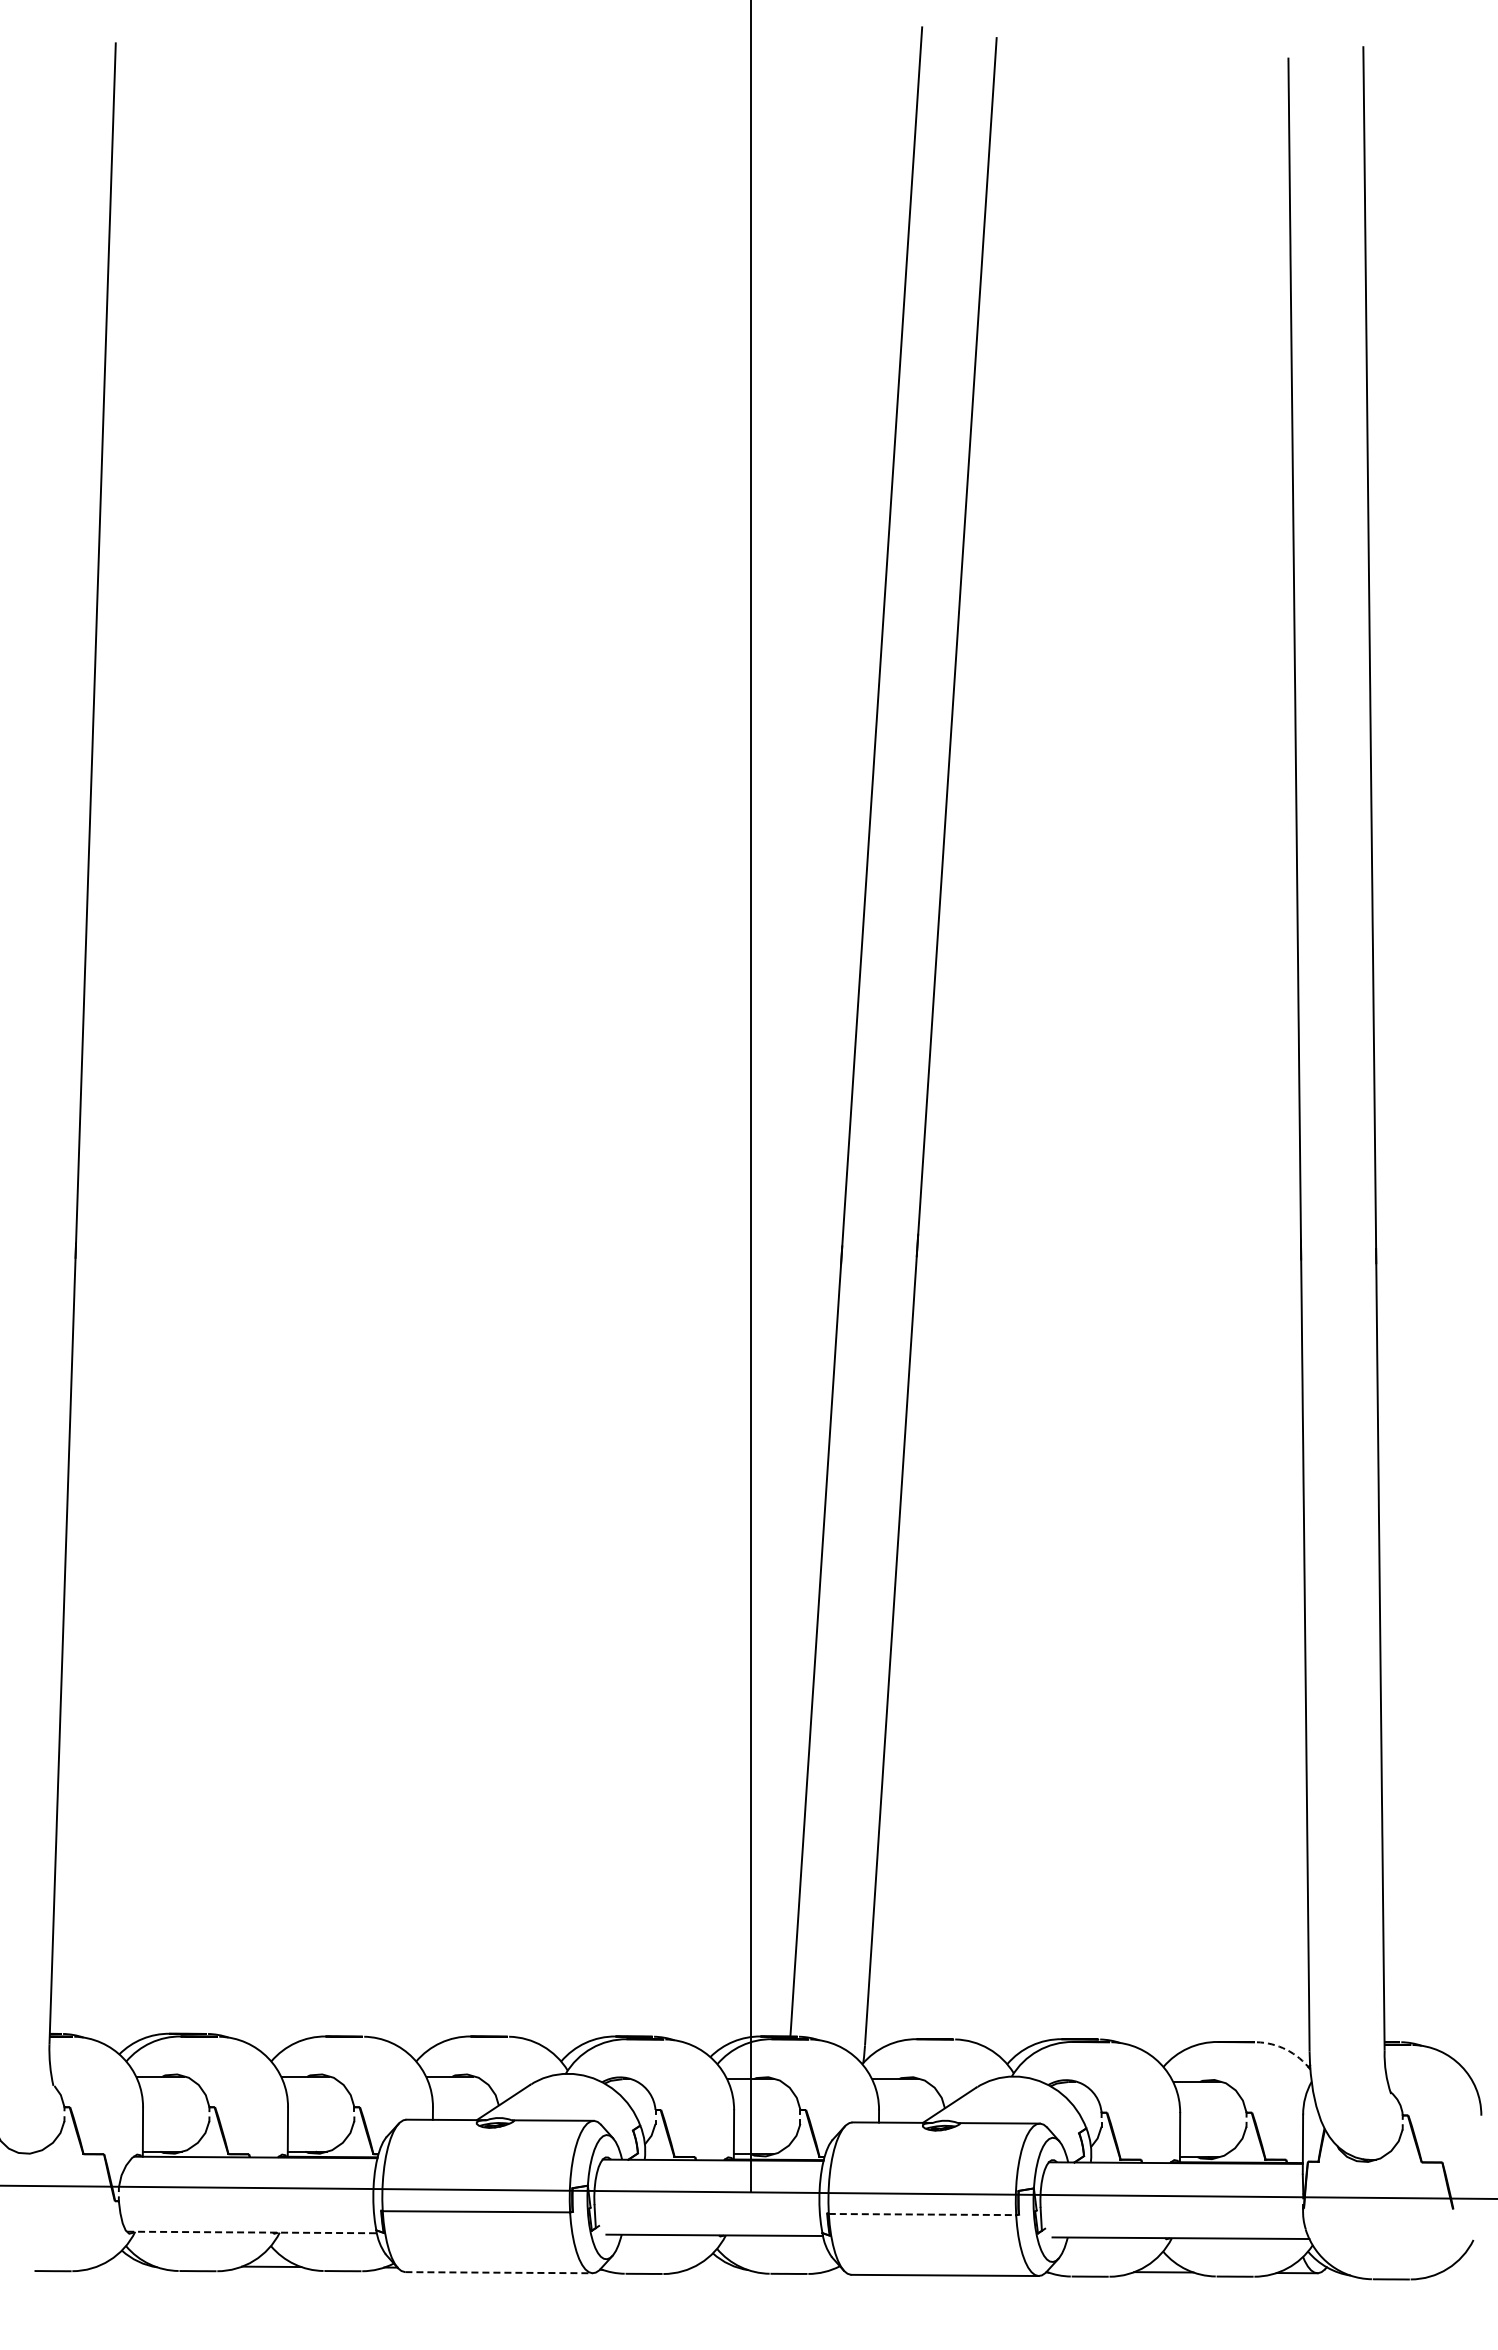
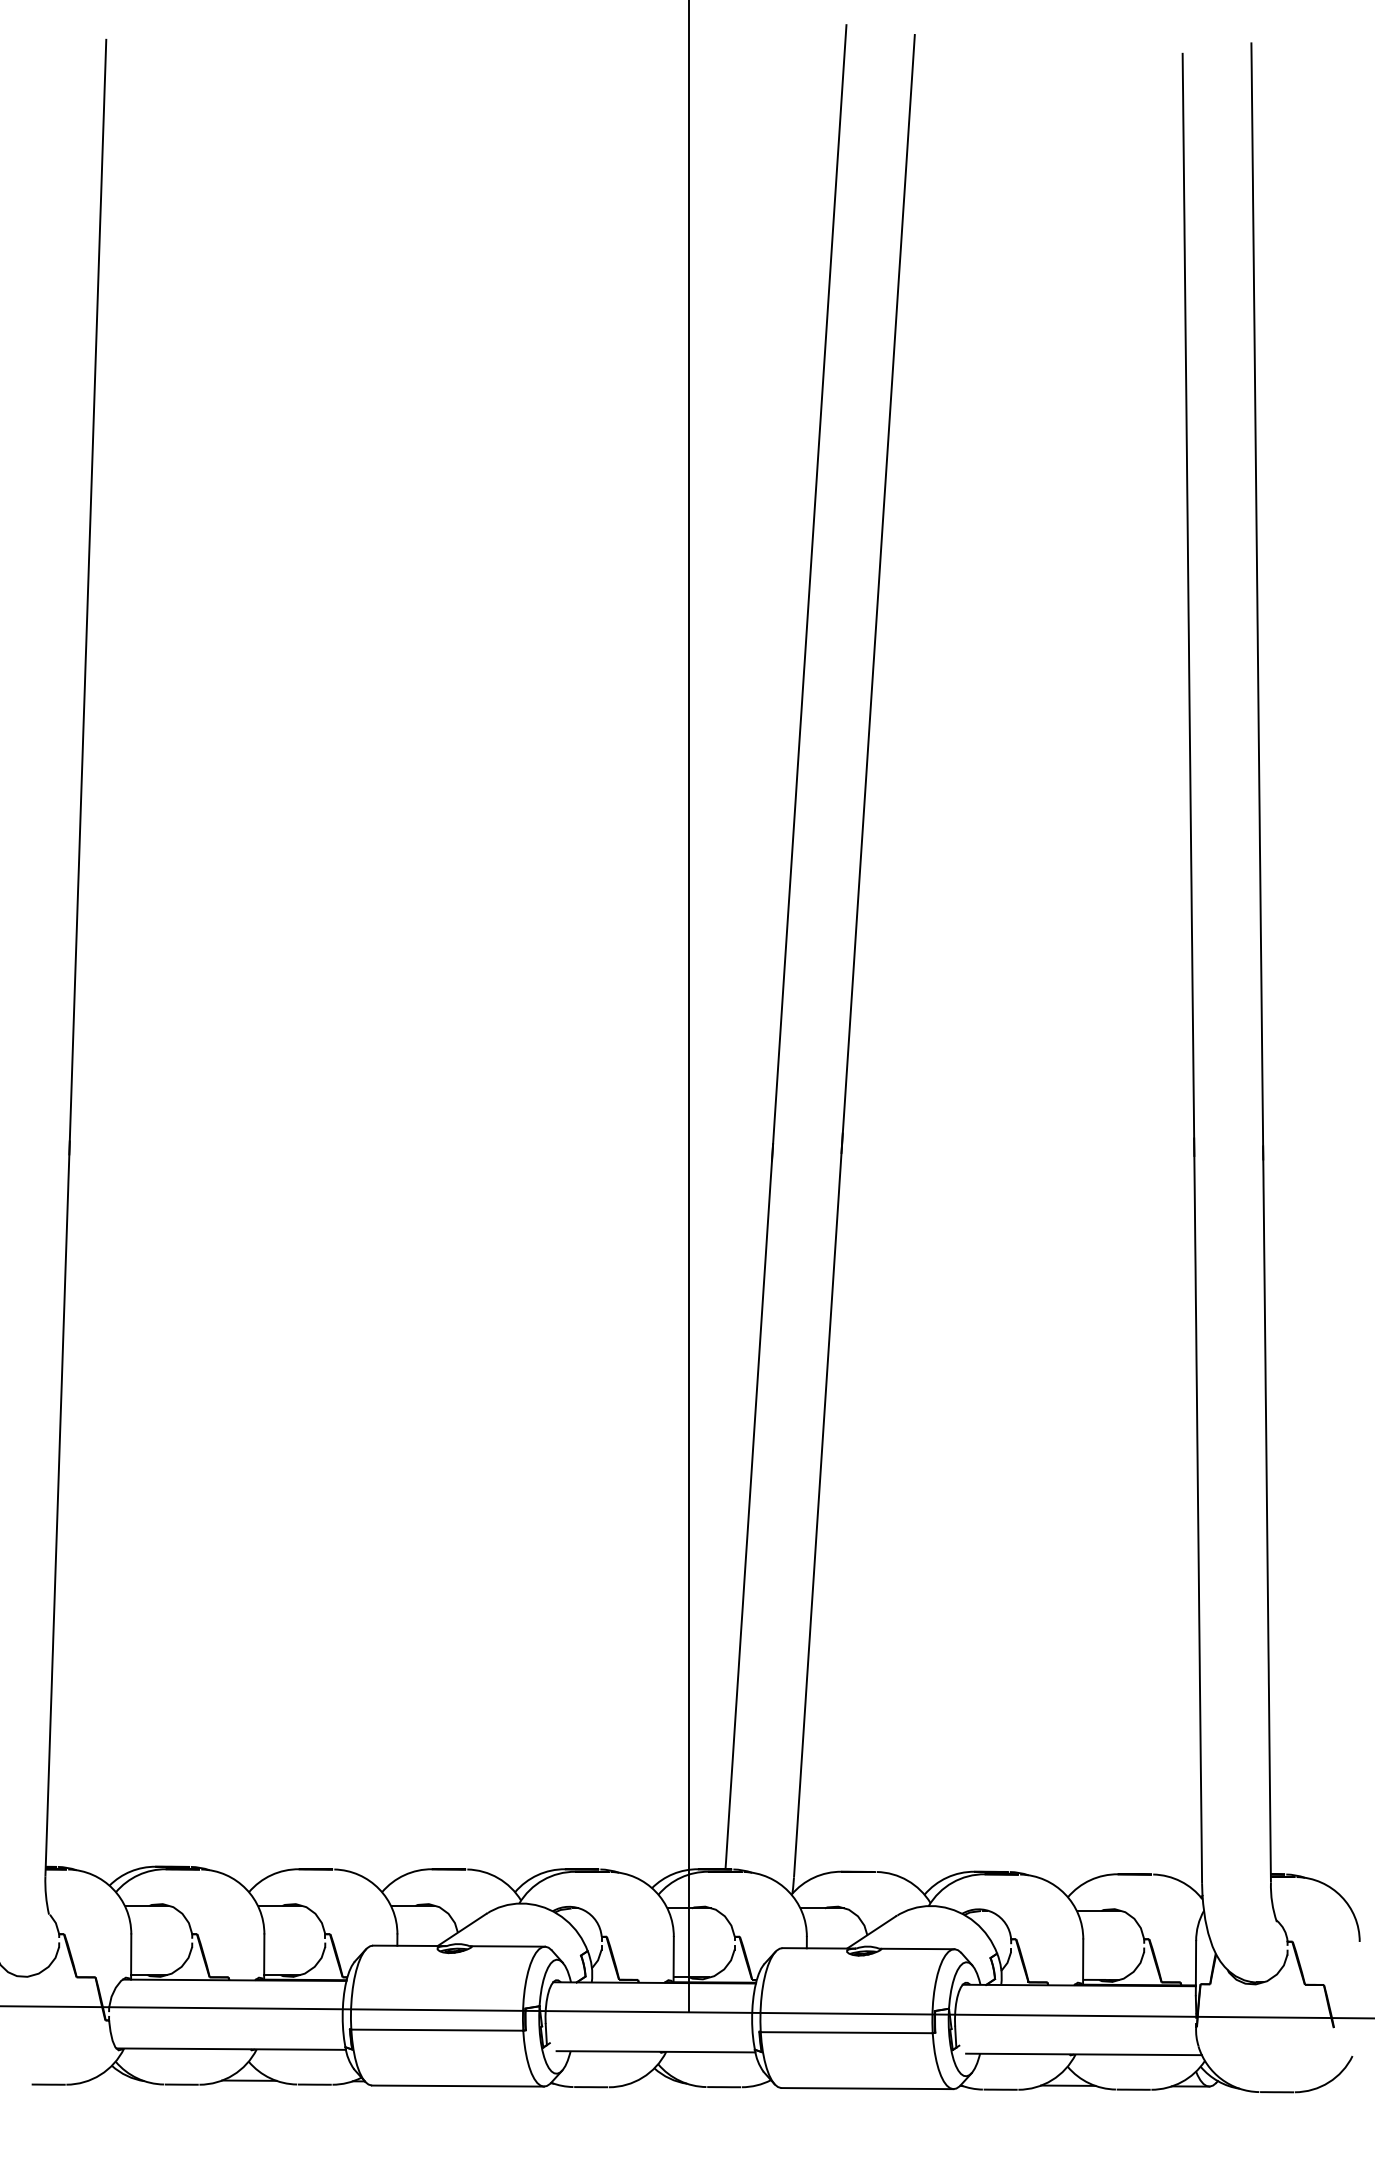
arc: (1286, 2049) -> (1180, 1881), dashed -> solid
line: (922, 2214) -> (846, 2032), dashed -> solid
line: (252, 2232) -> (231, 2049), dashed -> solid
line: (499, 2272) -> (458, 2085), dashed -> solid

